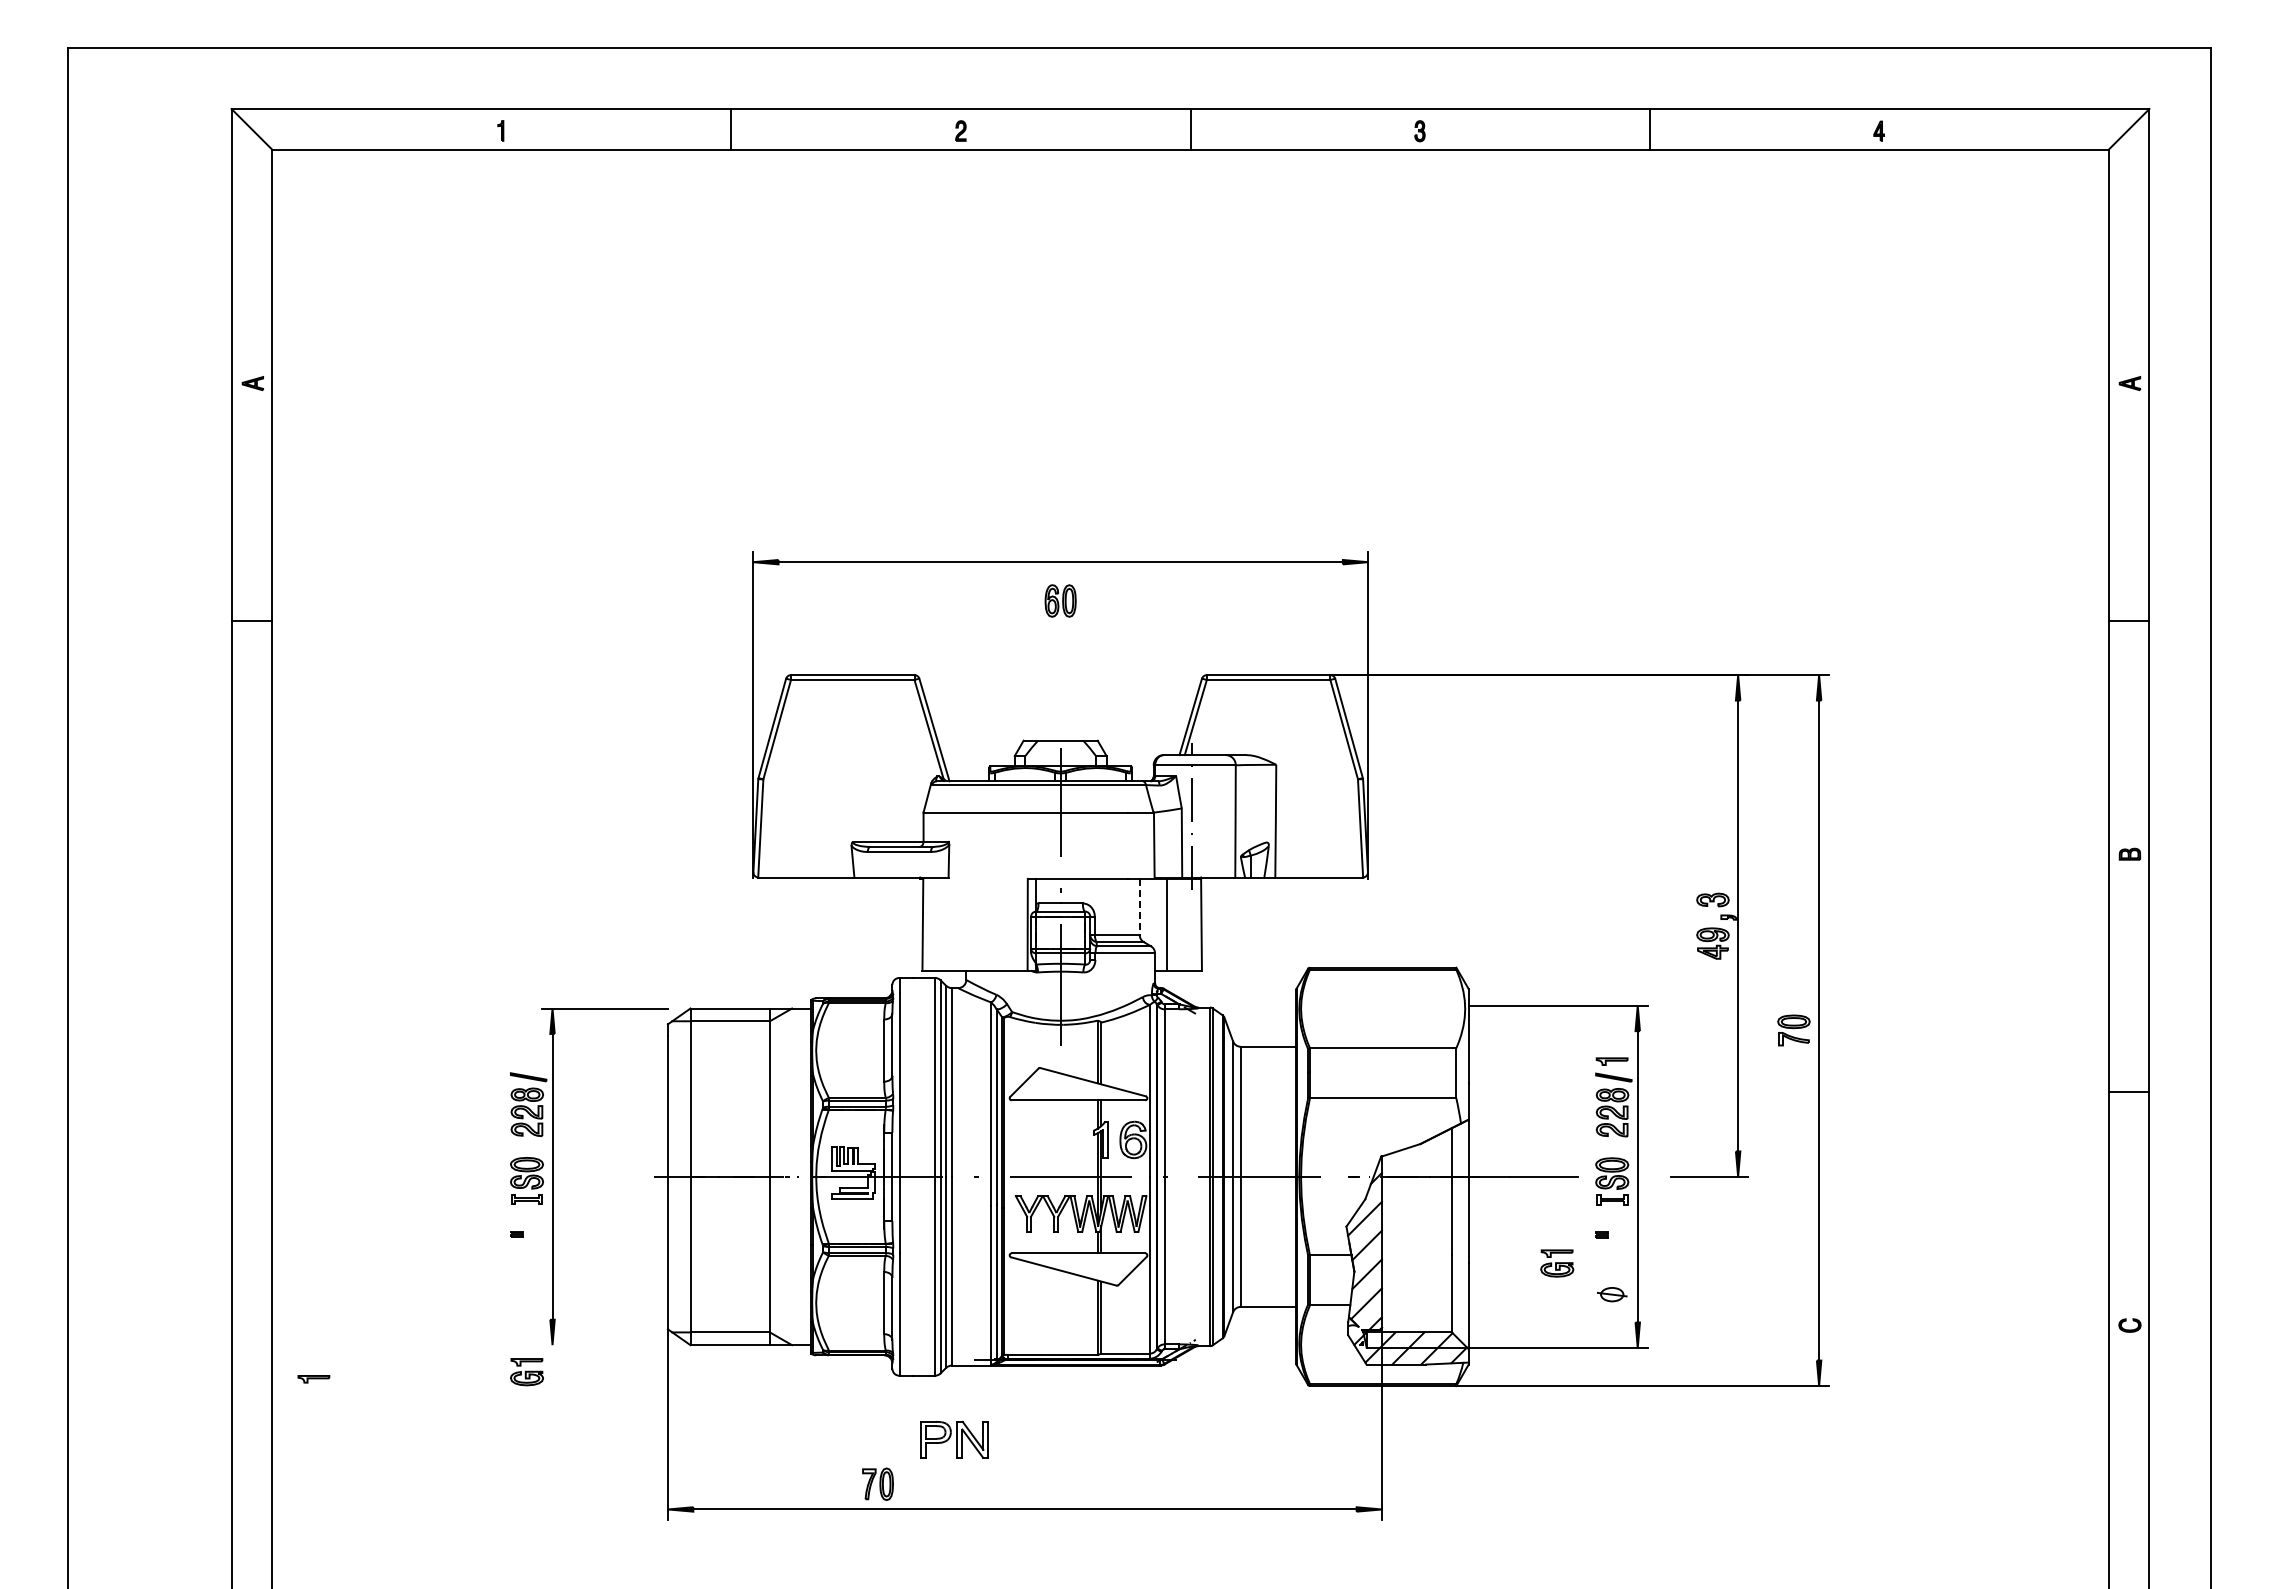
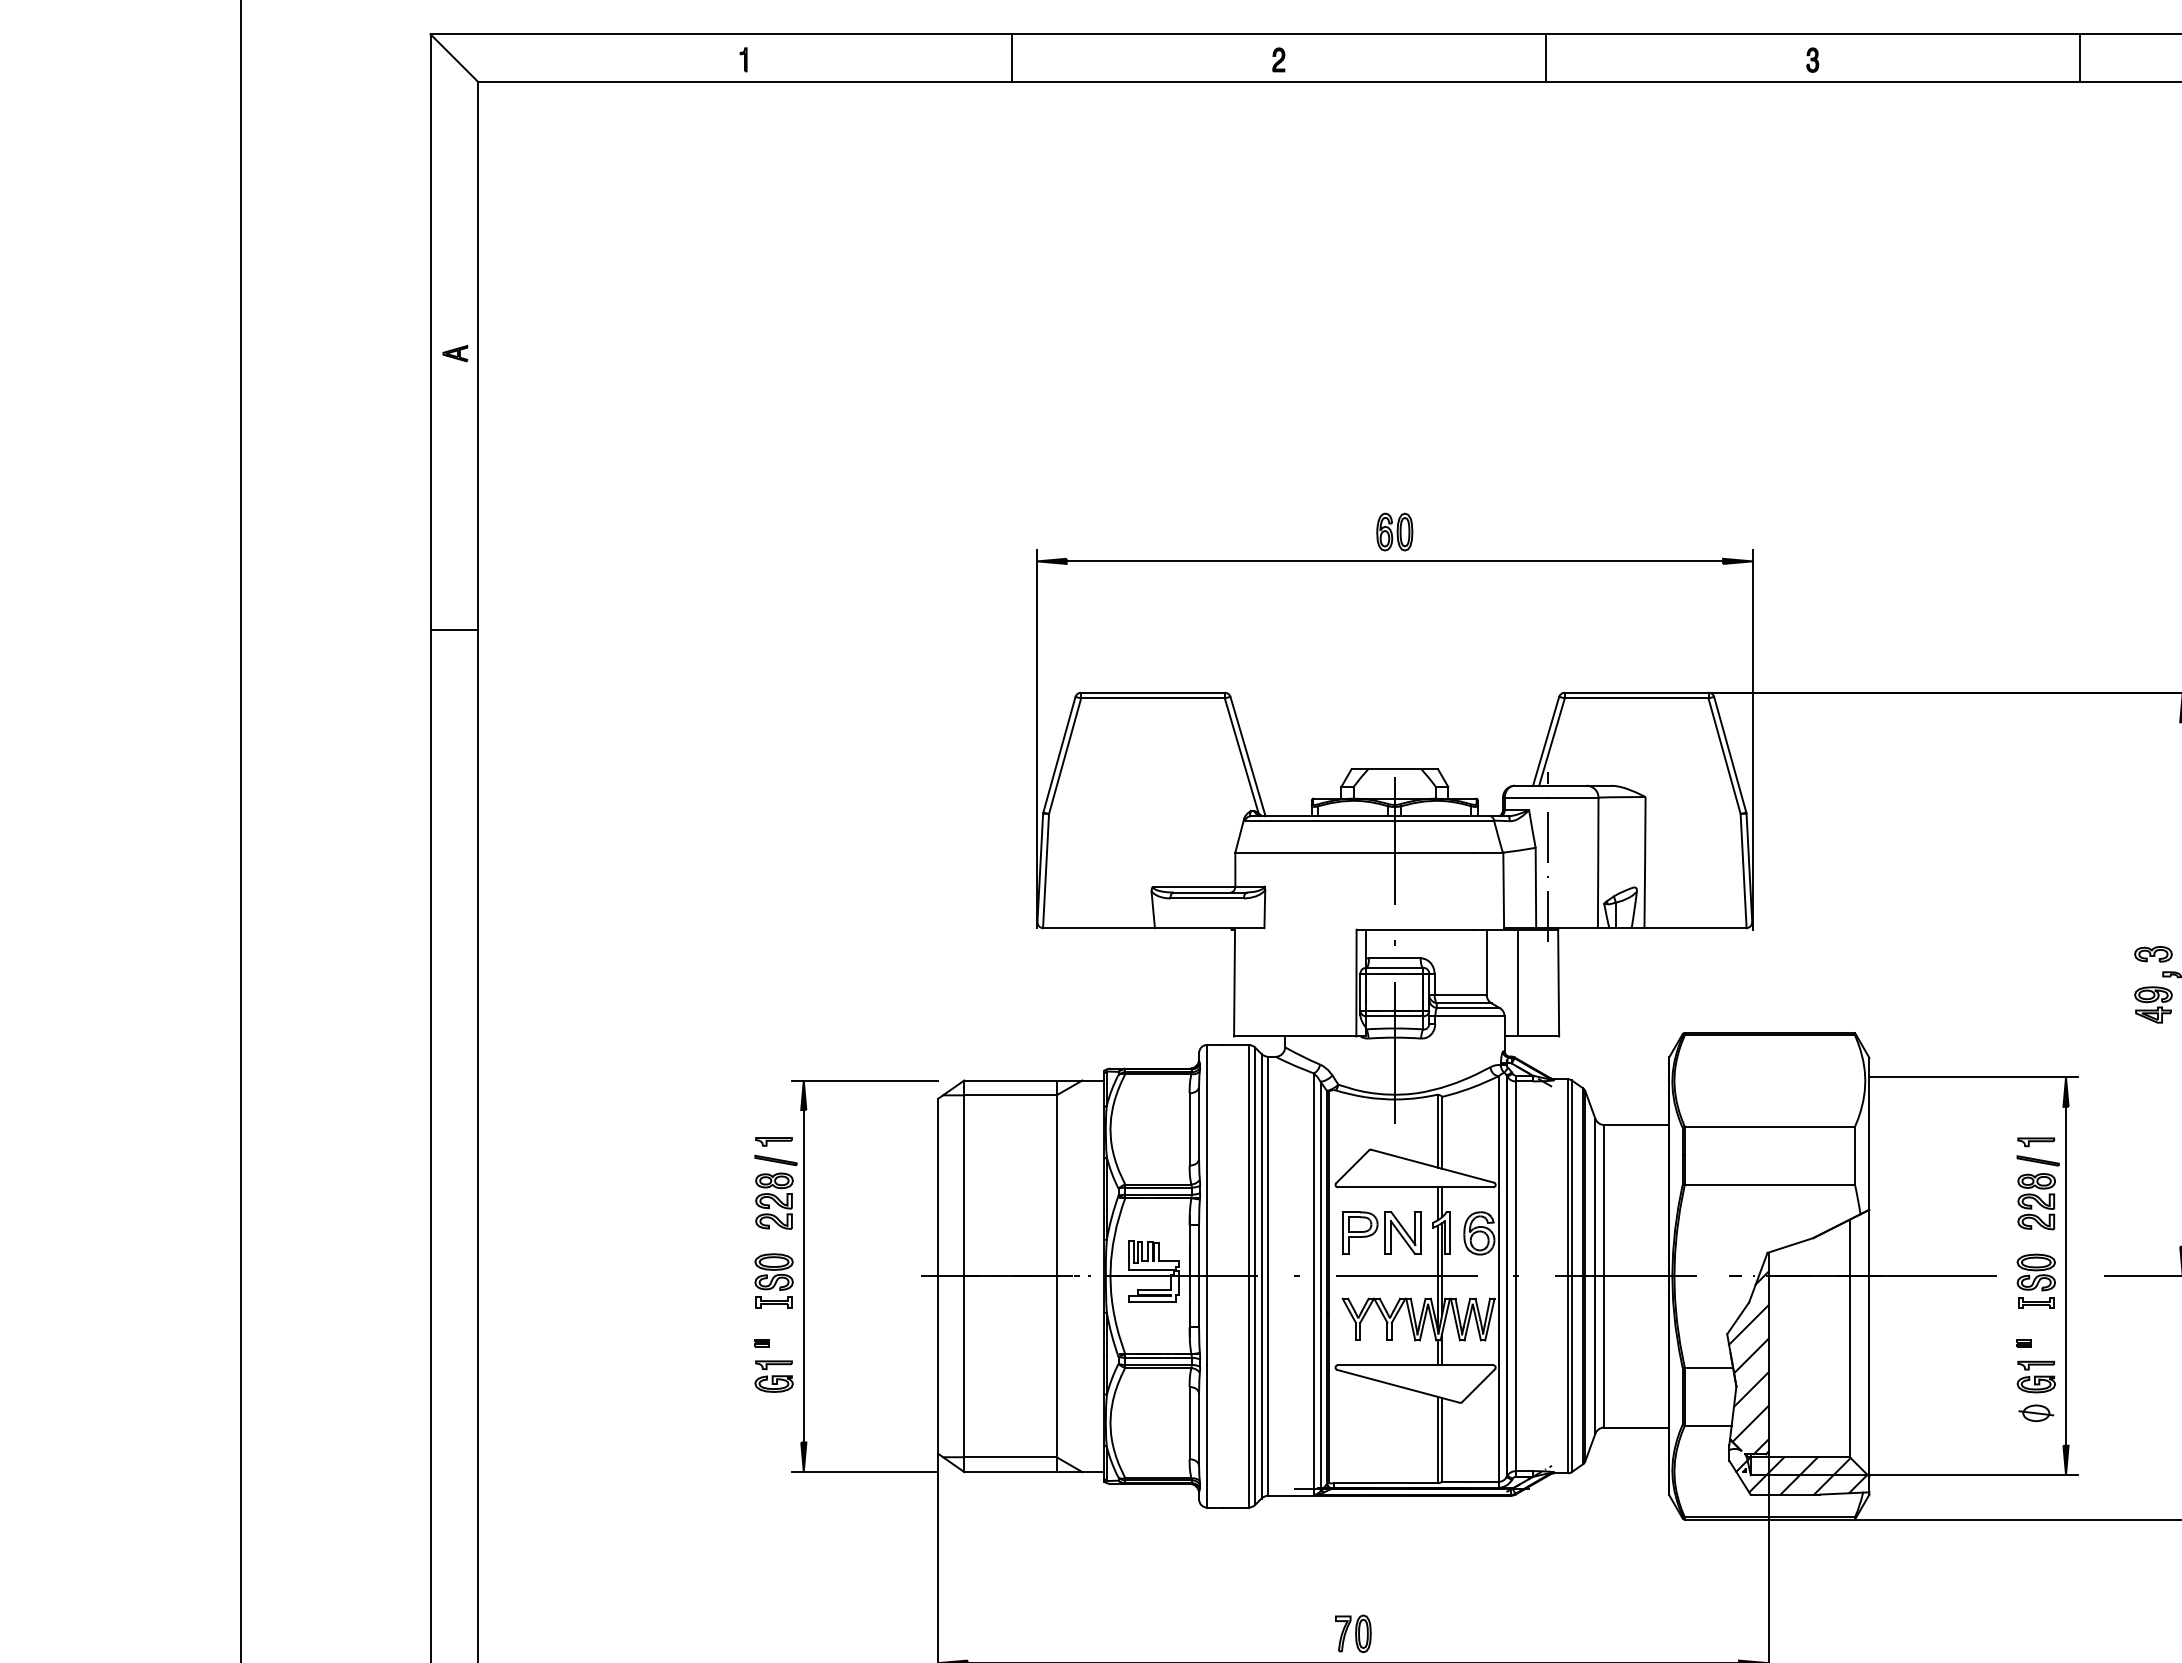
part: (1060, 600) -> (1394, 531), moved
line: (1139, 907) -> (1486, 963), dashed -> solid
part: (1557, 1263) -> (2036, 1377), moved
line: (604, 1345) -> (864, 1472), added
part: (526, 1372) -> (773, 1377), moved
part: (313, 1379) -> (773, 1142), moved
part: (954, 1439) -> (1381, 1232), moved
part: (877, 1483) -> (1352, 1632), moved

